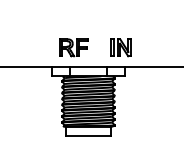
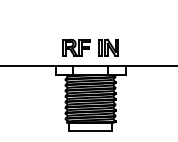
part: (121, 47) -> (108, 47), moved

